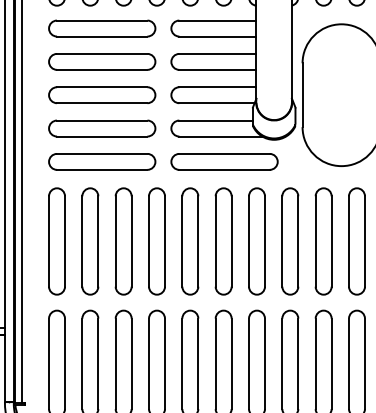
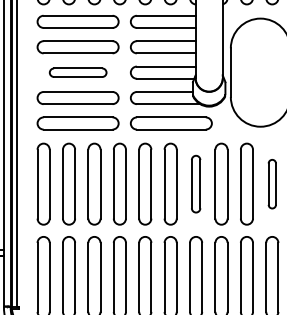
part: (102, 95) -> (78, 72), size x0.7
part: (256, 241) -> (195, 184), size x0.7
part: (356, 241) -> (271, 184), size x0.6

